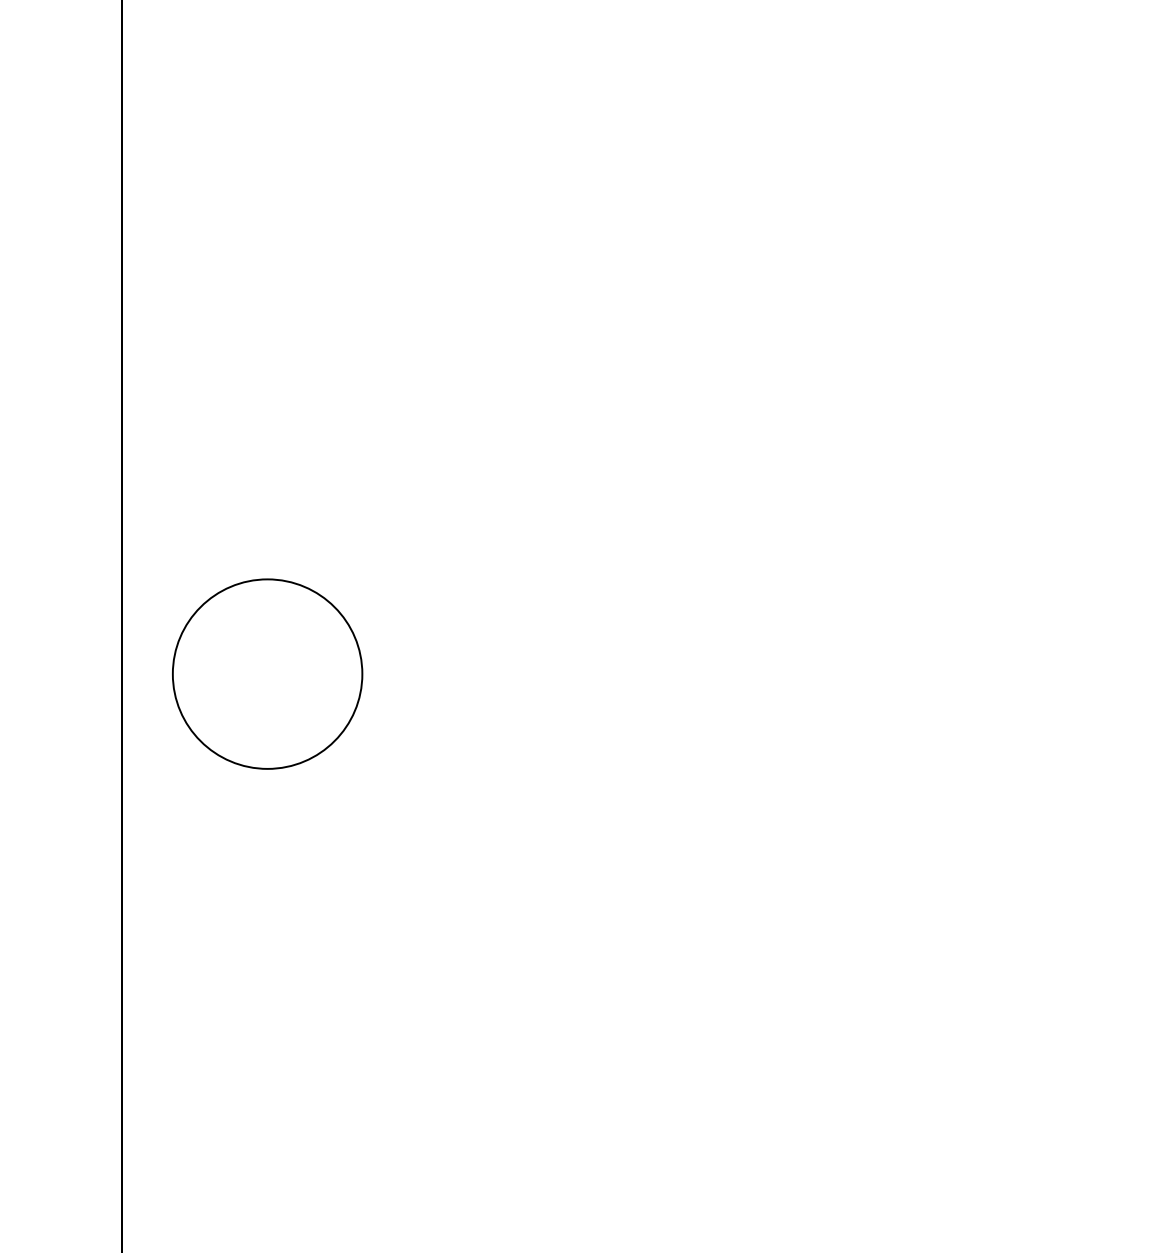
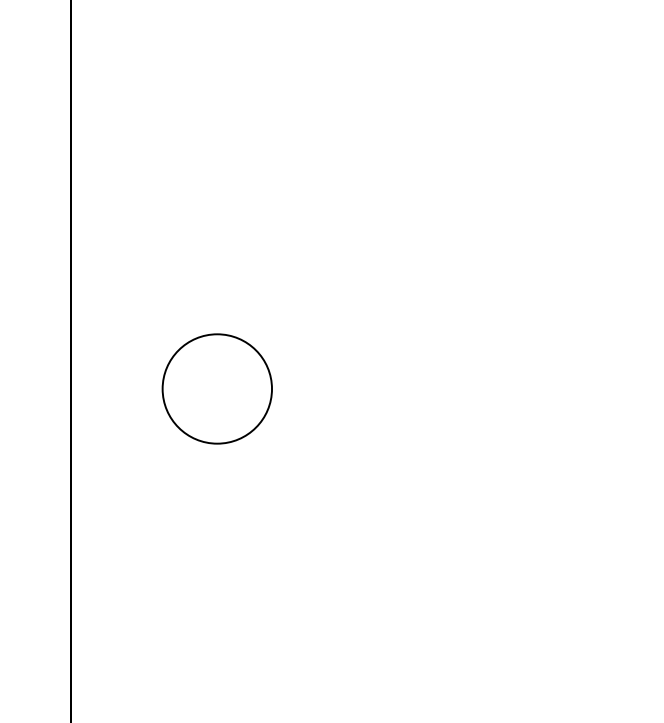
circle: (266, 673) -> (216, 388), moved

